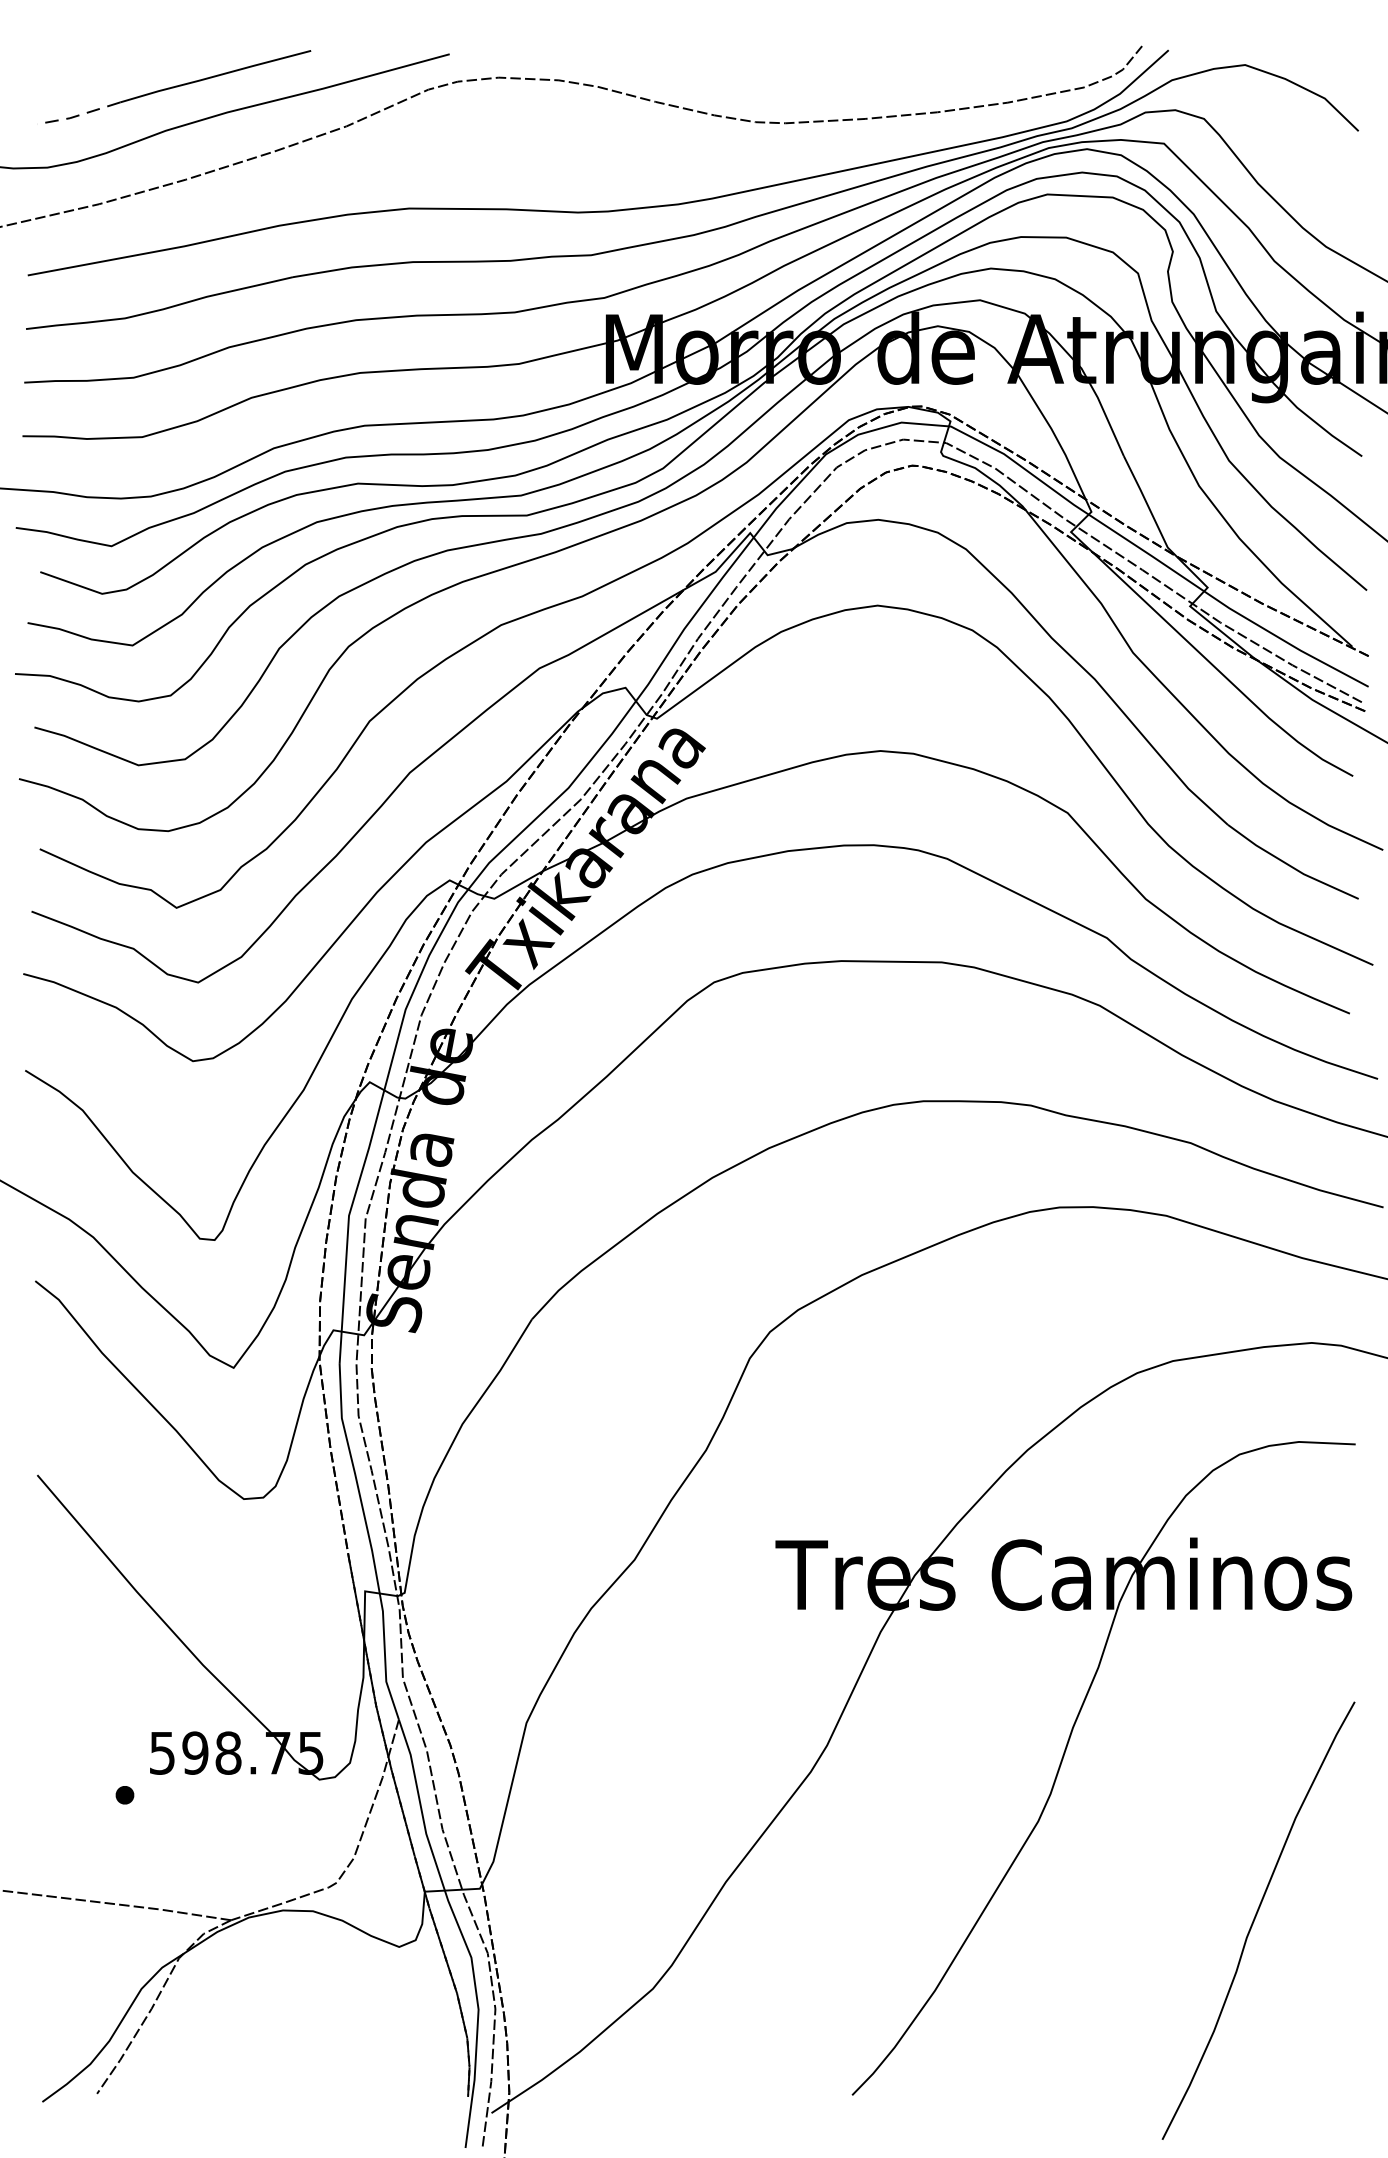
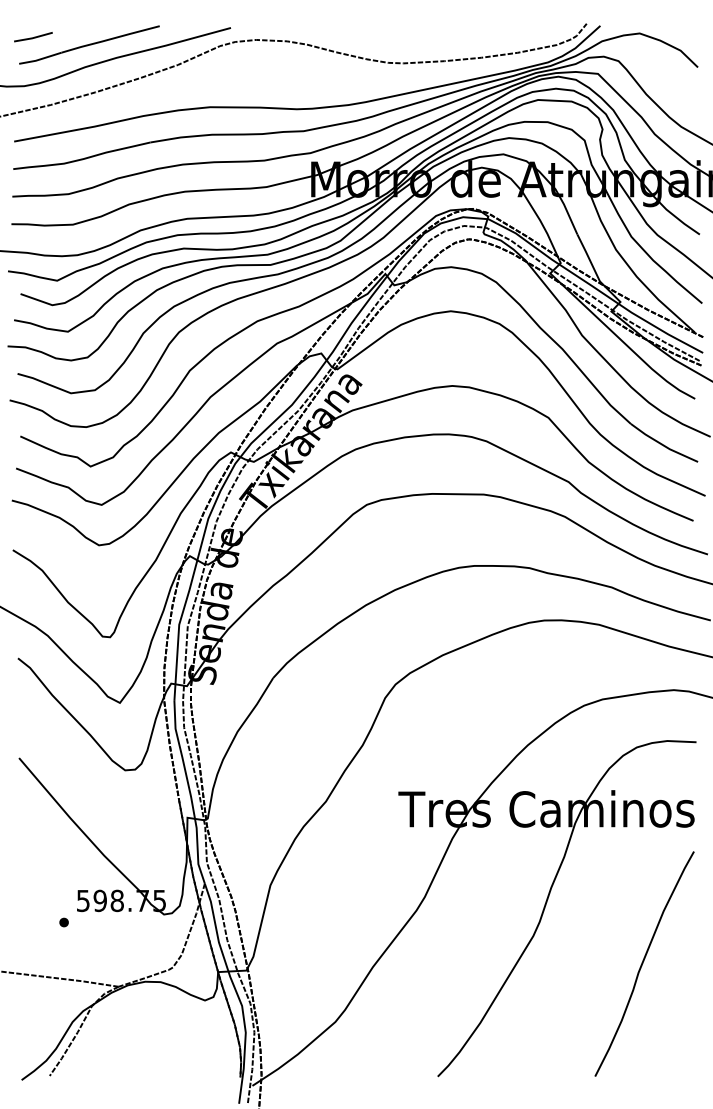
line: (65, 72) -> (33, 37), added
line: (79, 115) -> (40, 59), dashed -> solid
curve: (1256, 1919) -> (643, 963), moved

